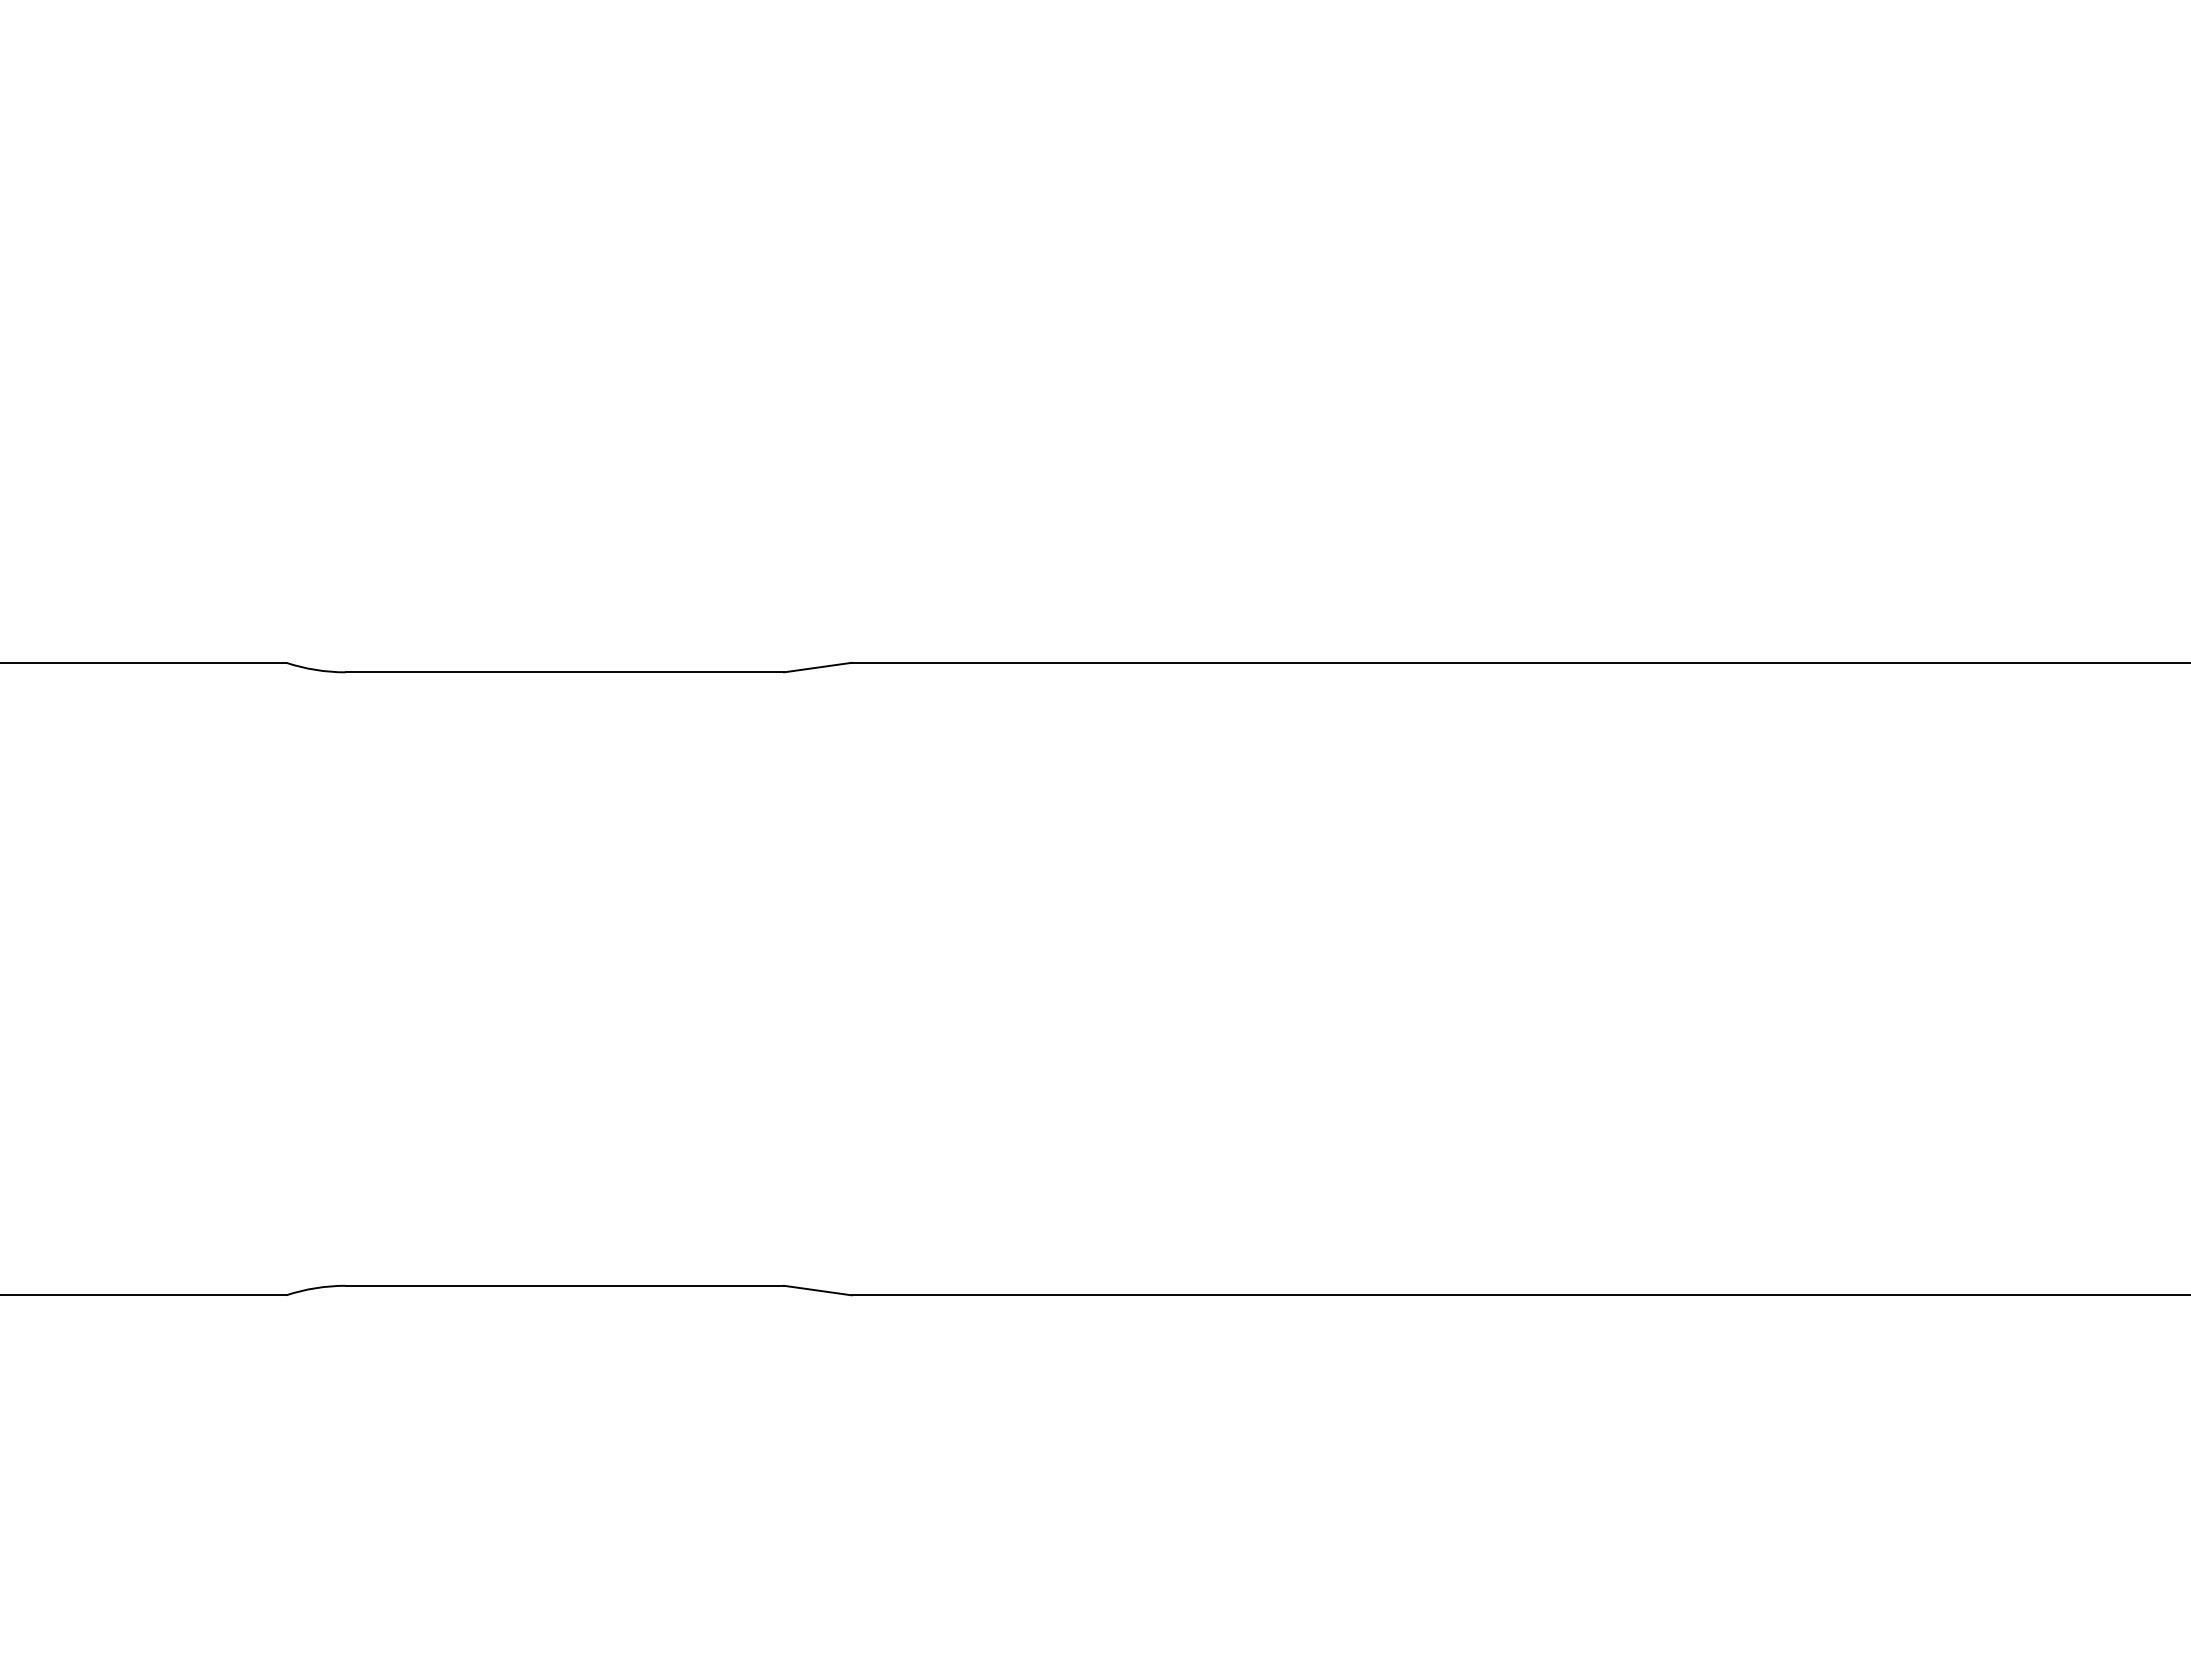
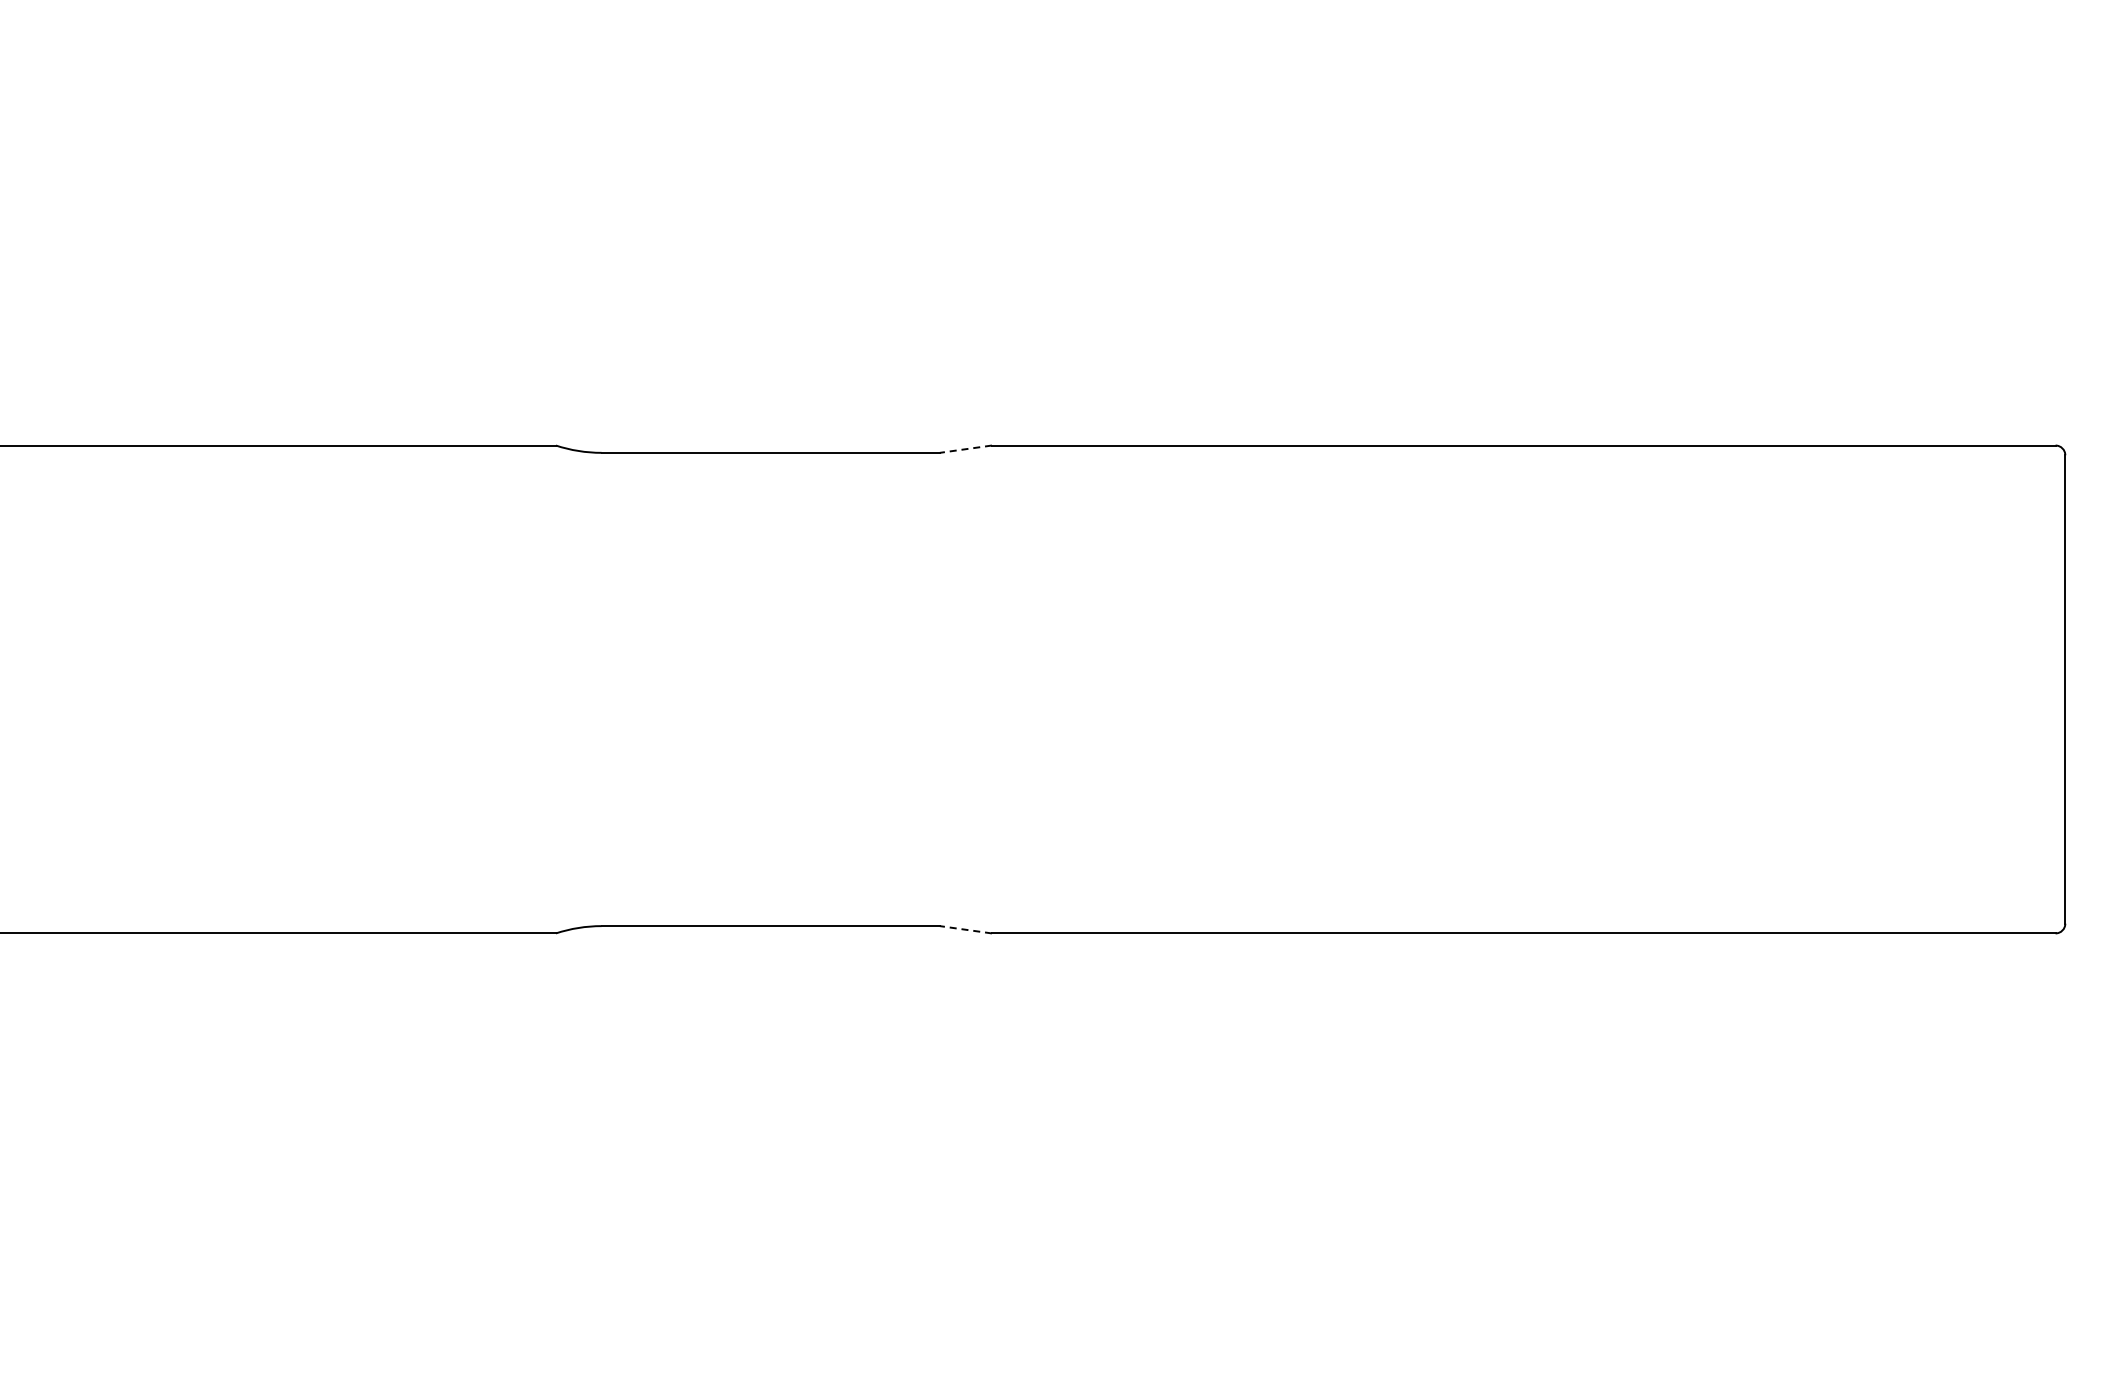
line: (817, 667) -> (965, 449), solid -> dashed
line: (817, 1290) -> (965, 929), solid -> dashed

